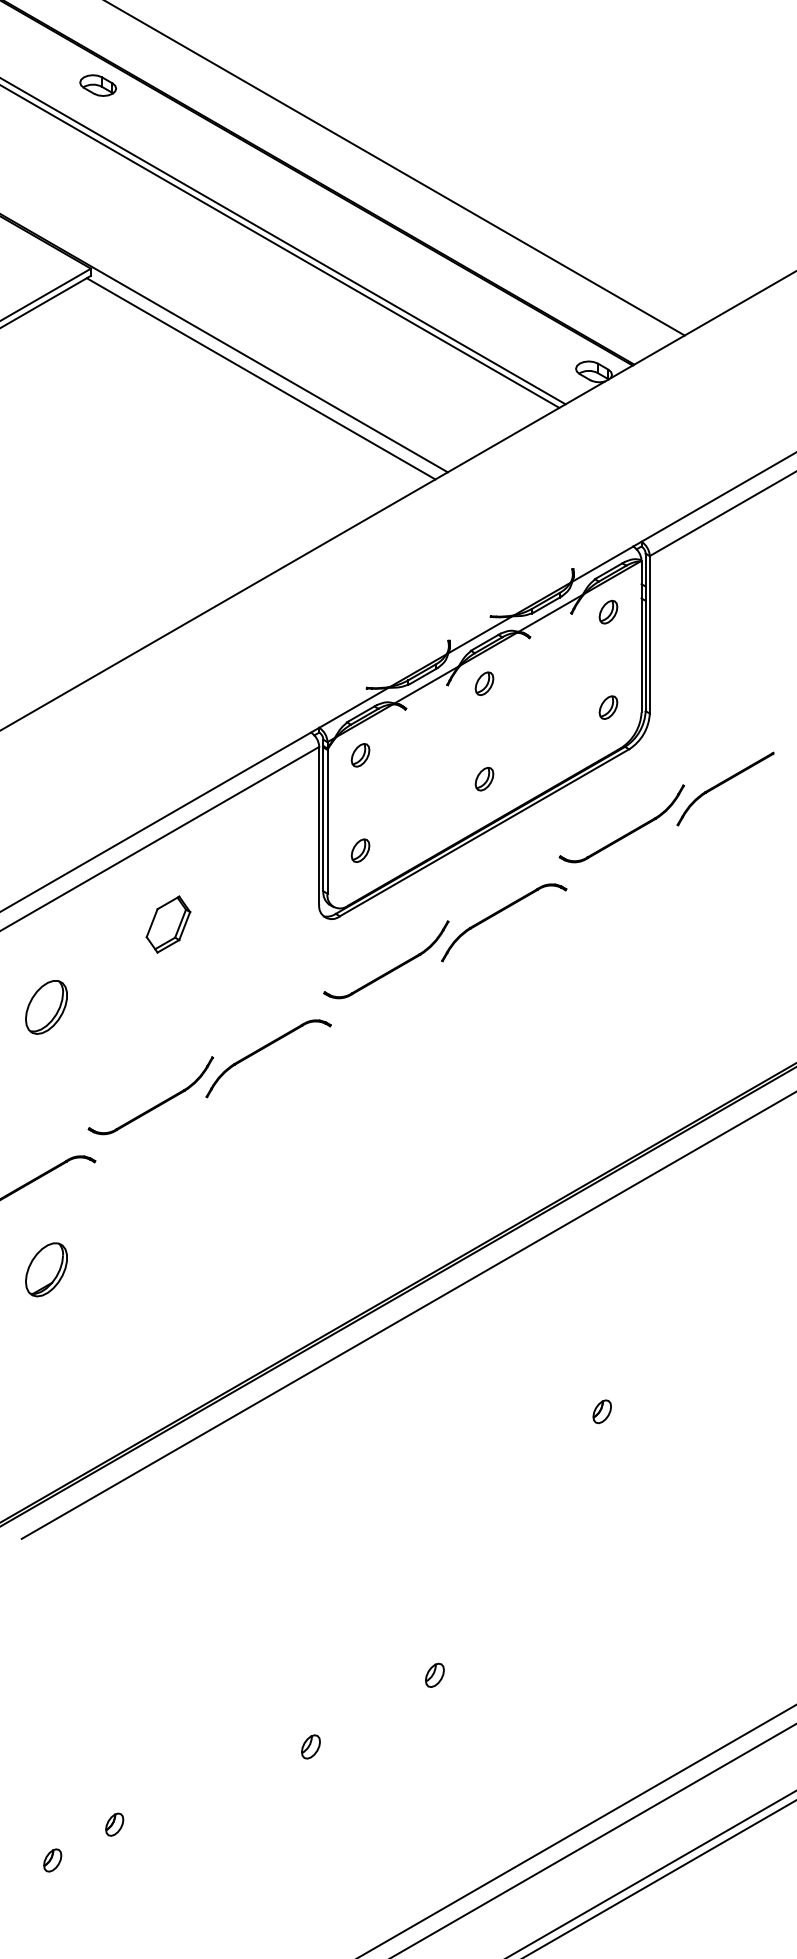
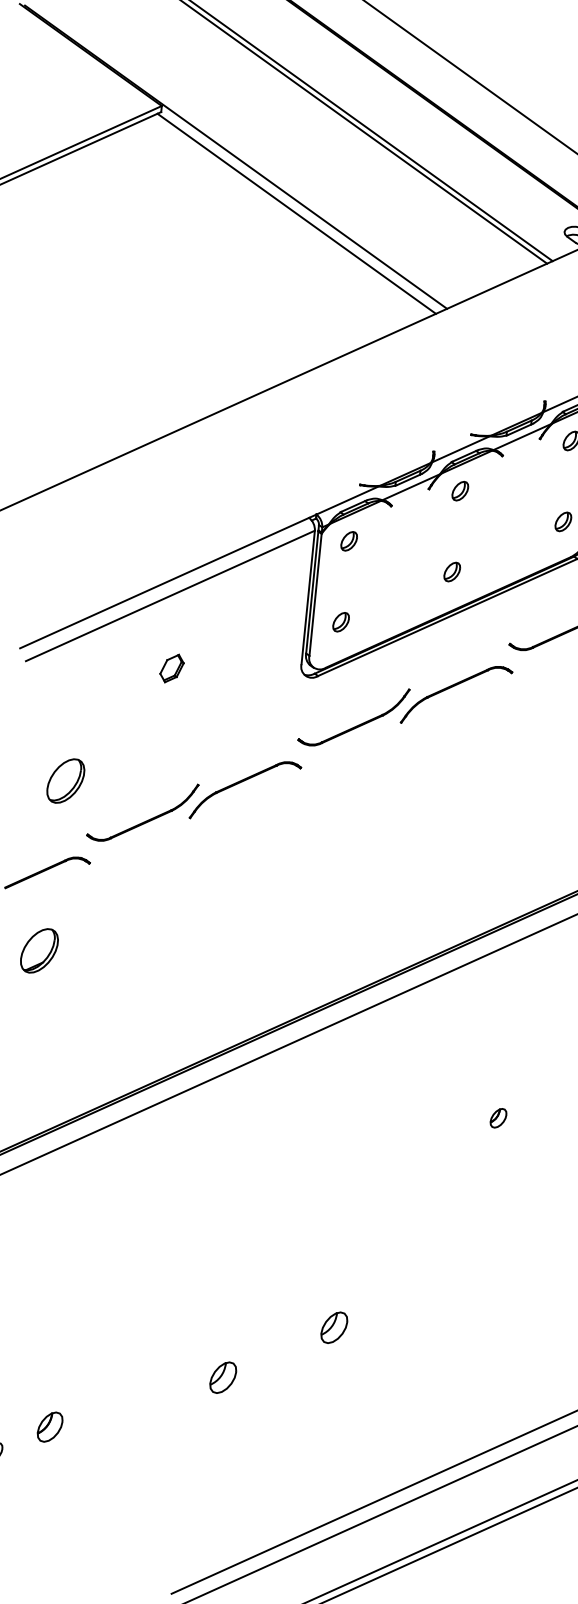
part: (168, 924) -> (172, 668), size x0.6
part: (46, 1007) -> (65, 781), moved
part: (434, 1674) -> (334, 1326), size x1.6
part: (310, 1746) -> (222, 1377), size x1.6
part: (114, 1824) -> (50, 1426), size x1.6

